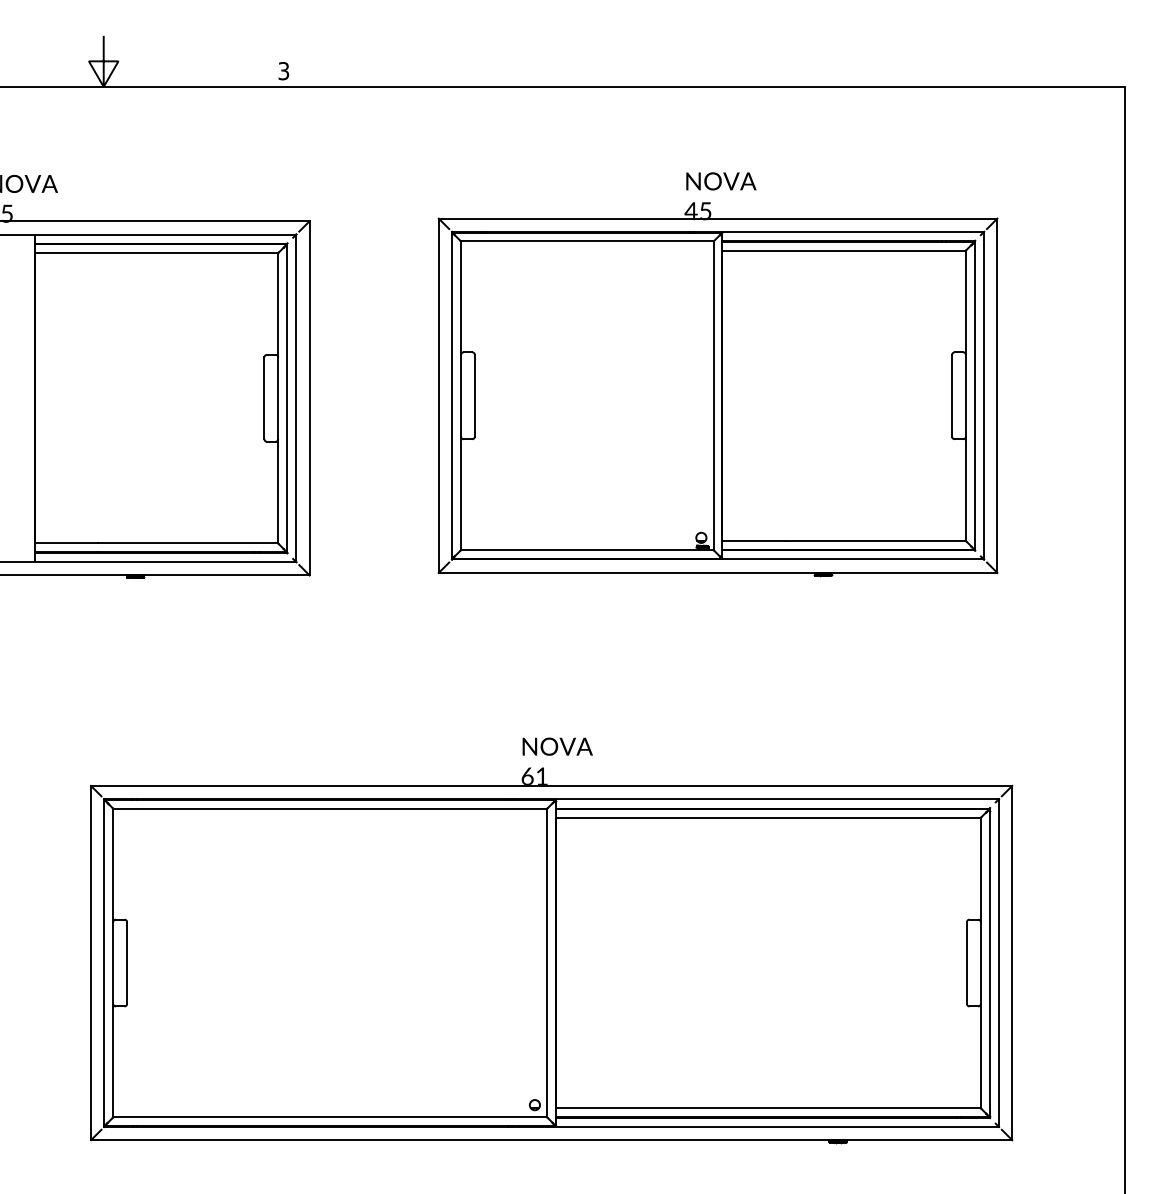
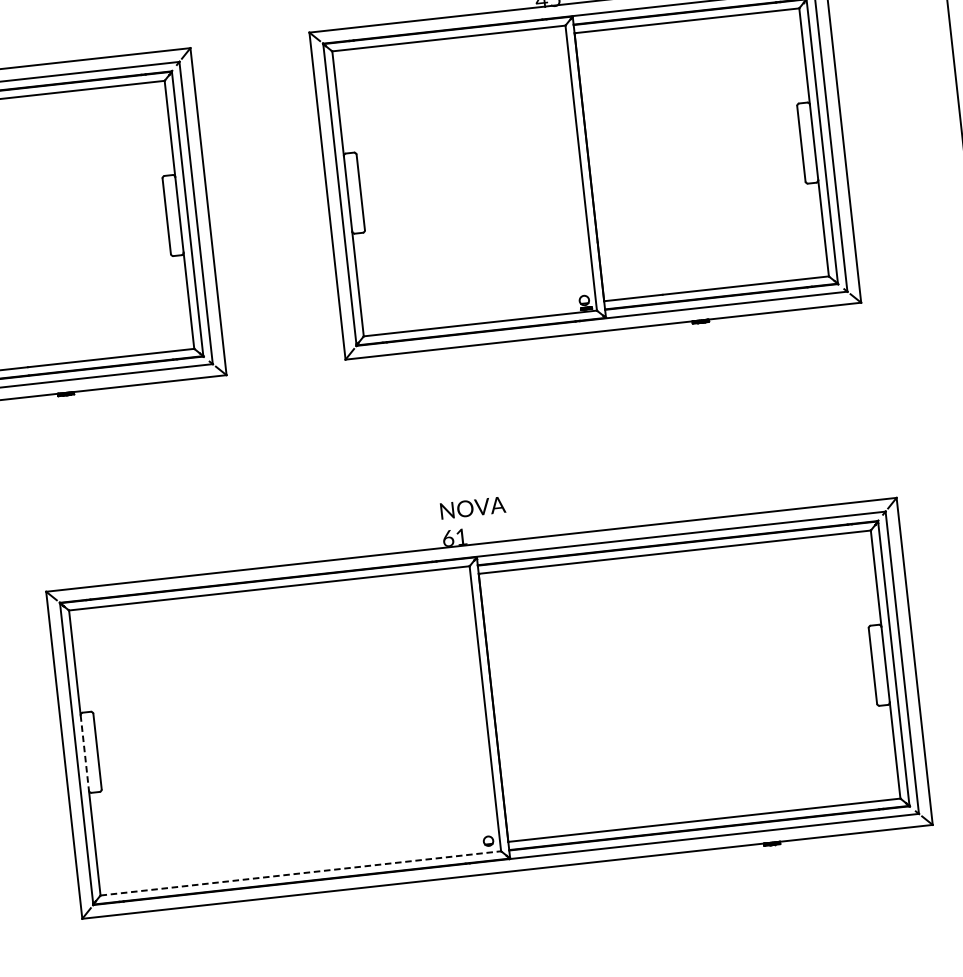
line: (113, 963) -> (85, 753), solid -> dashed
line: (330, 1117) -> (301, 873), solid -> dashed

